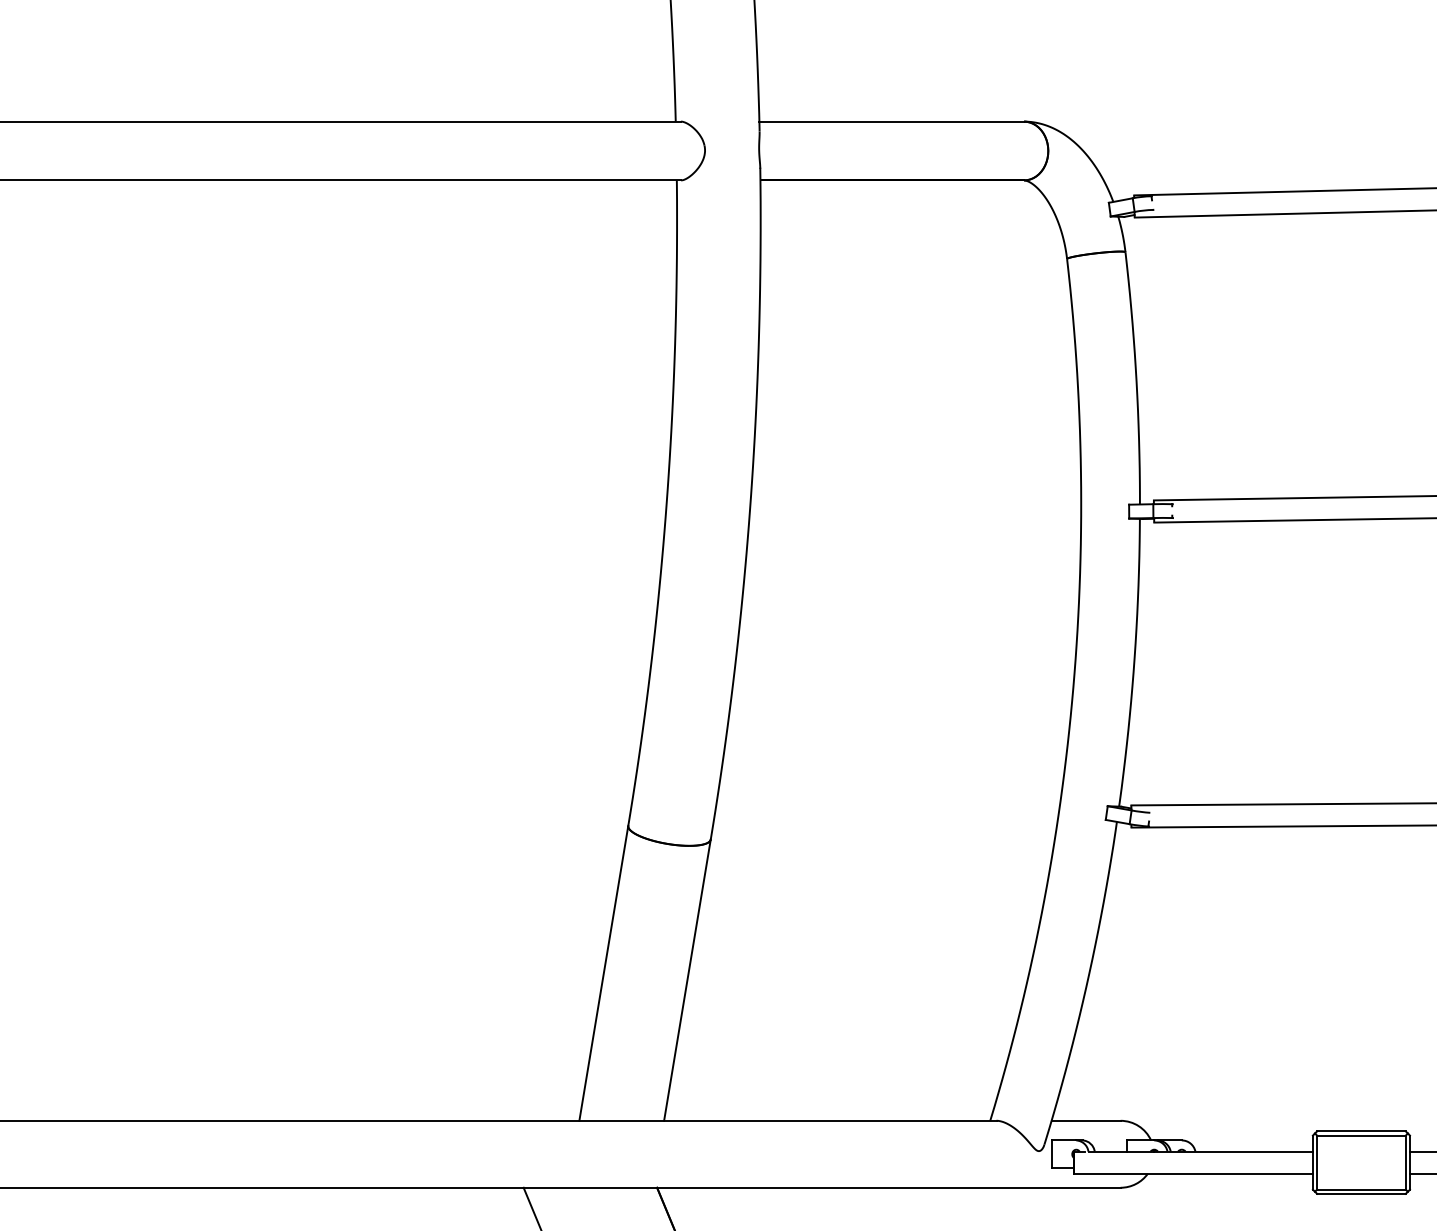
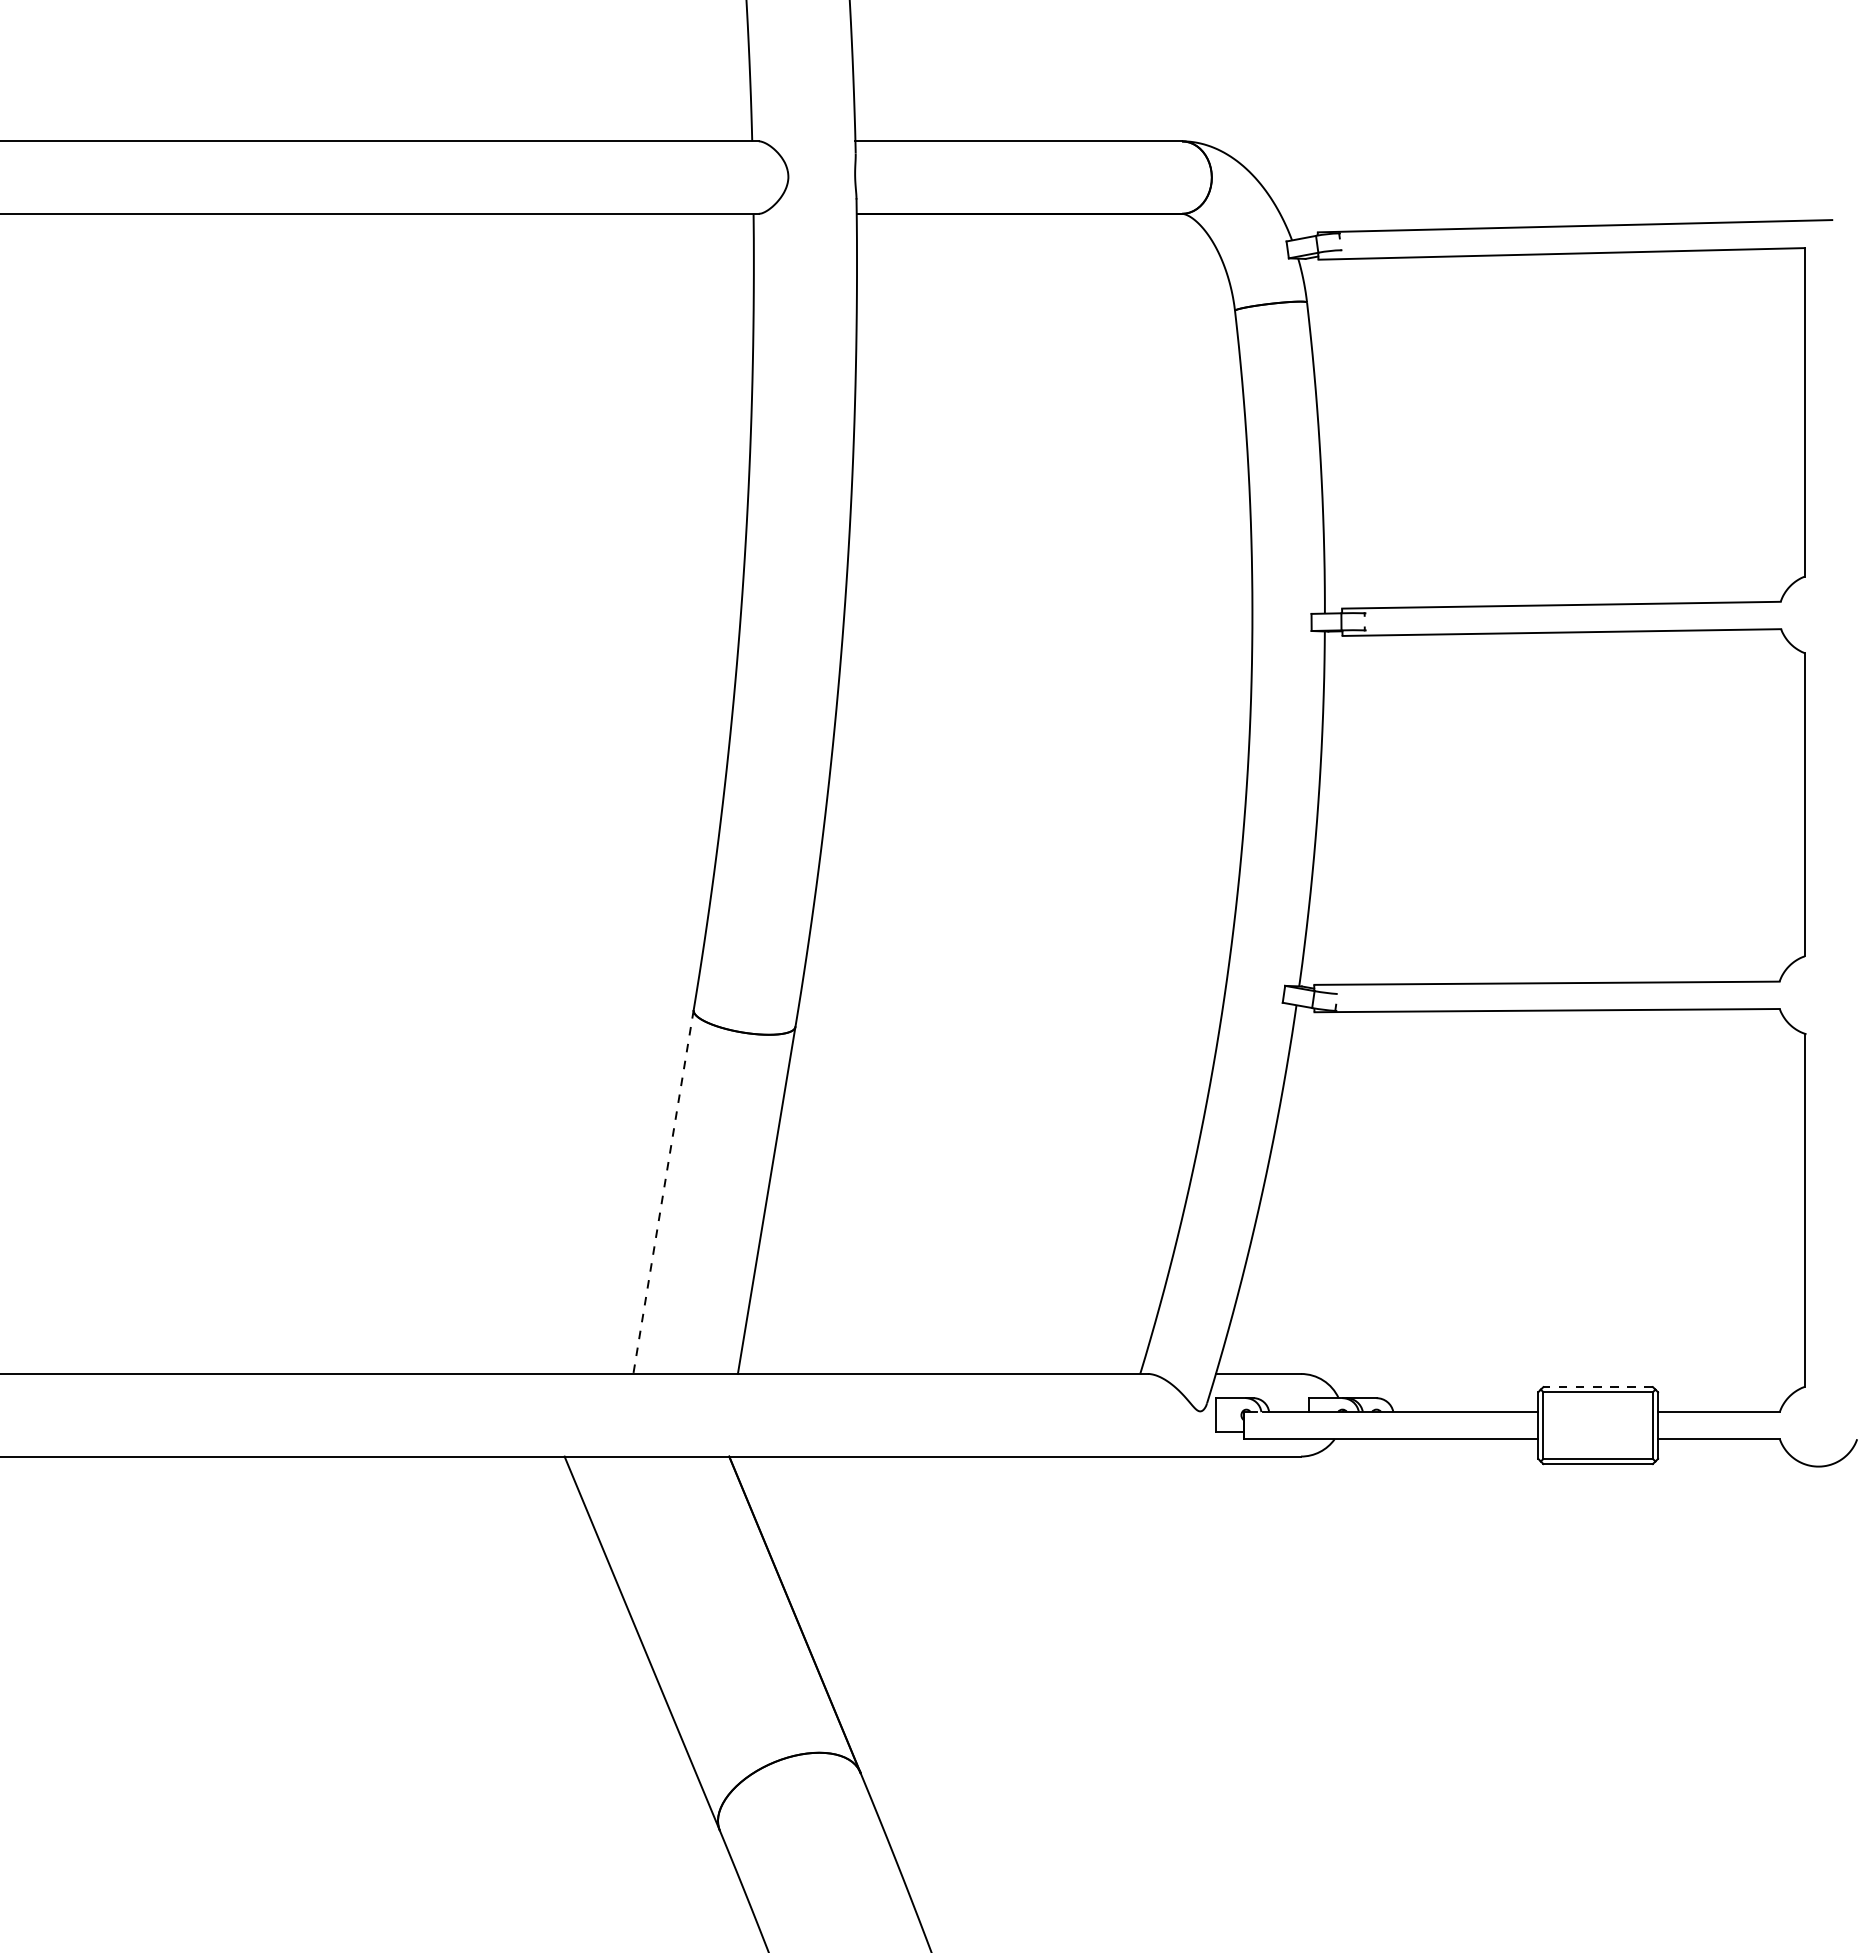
line: (603, 973) -> (663, 1192), solid -> dashed
line: (1361, 1131) -> (1598, 1387), solid -> dashed

